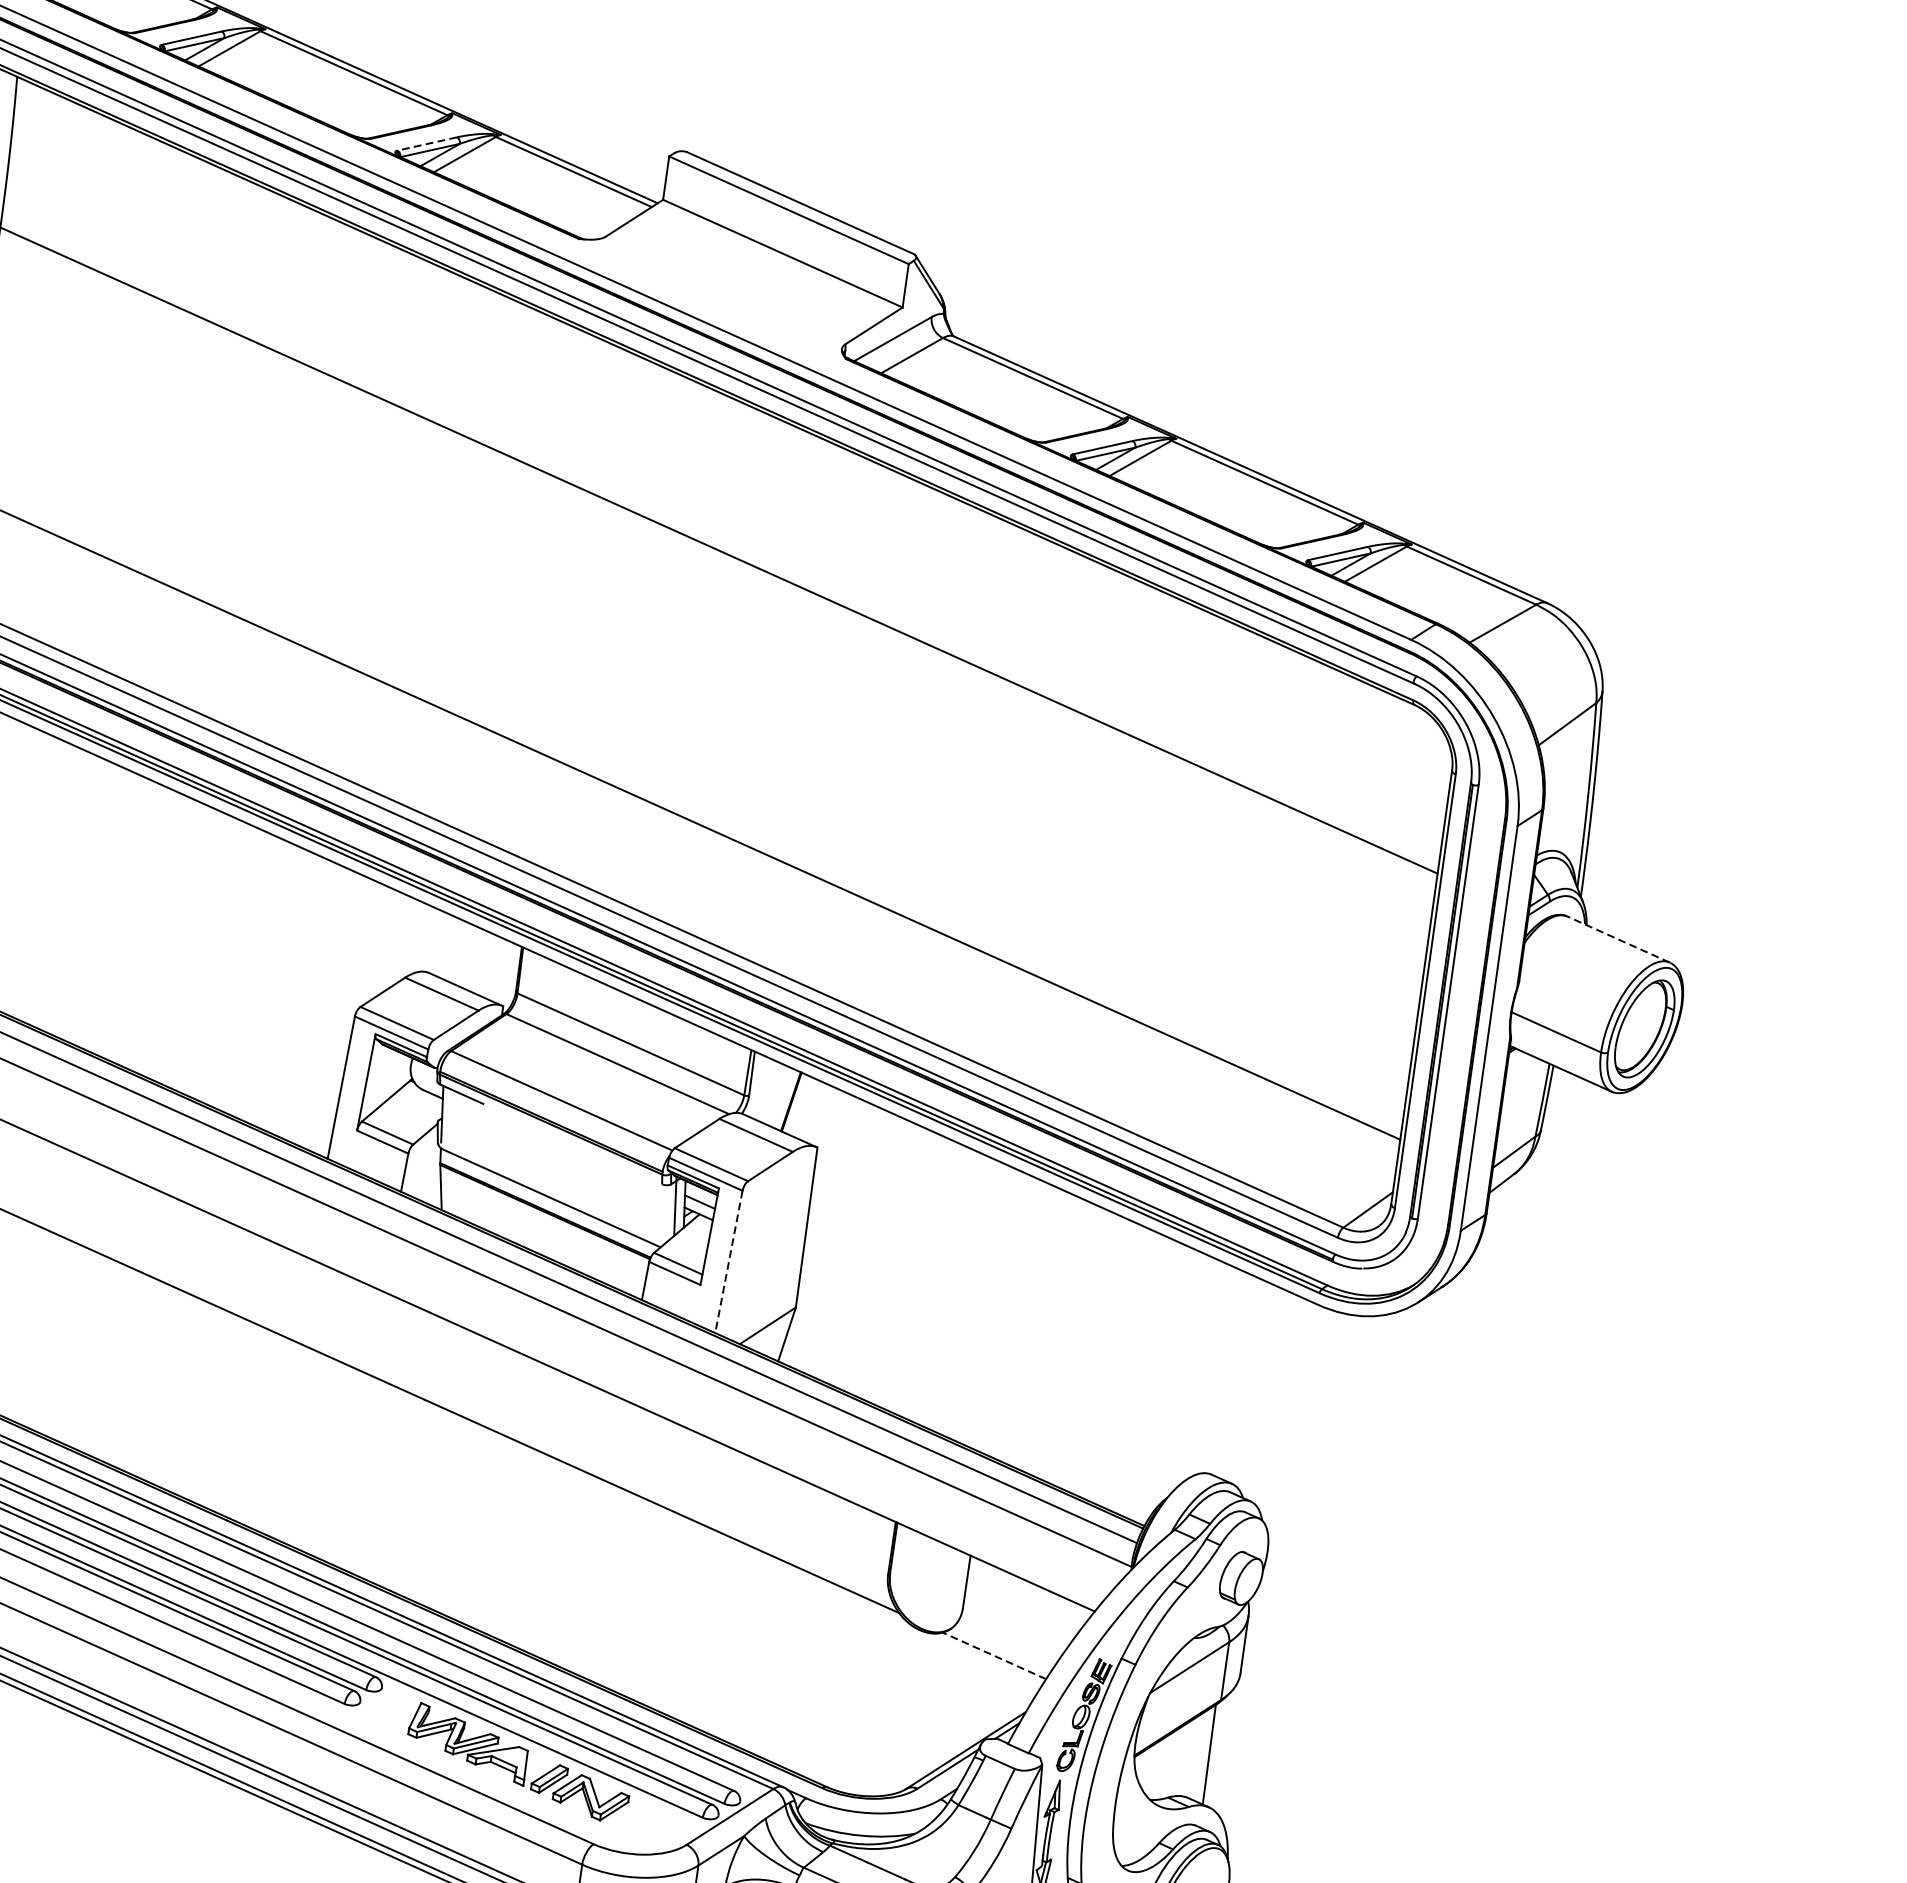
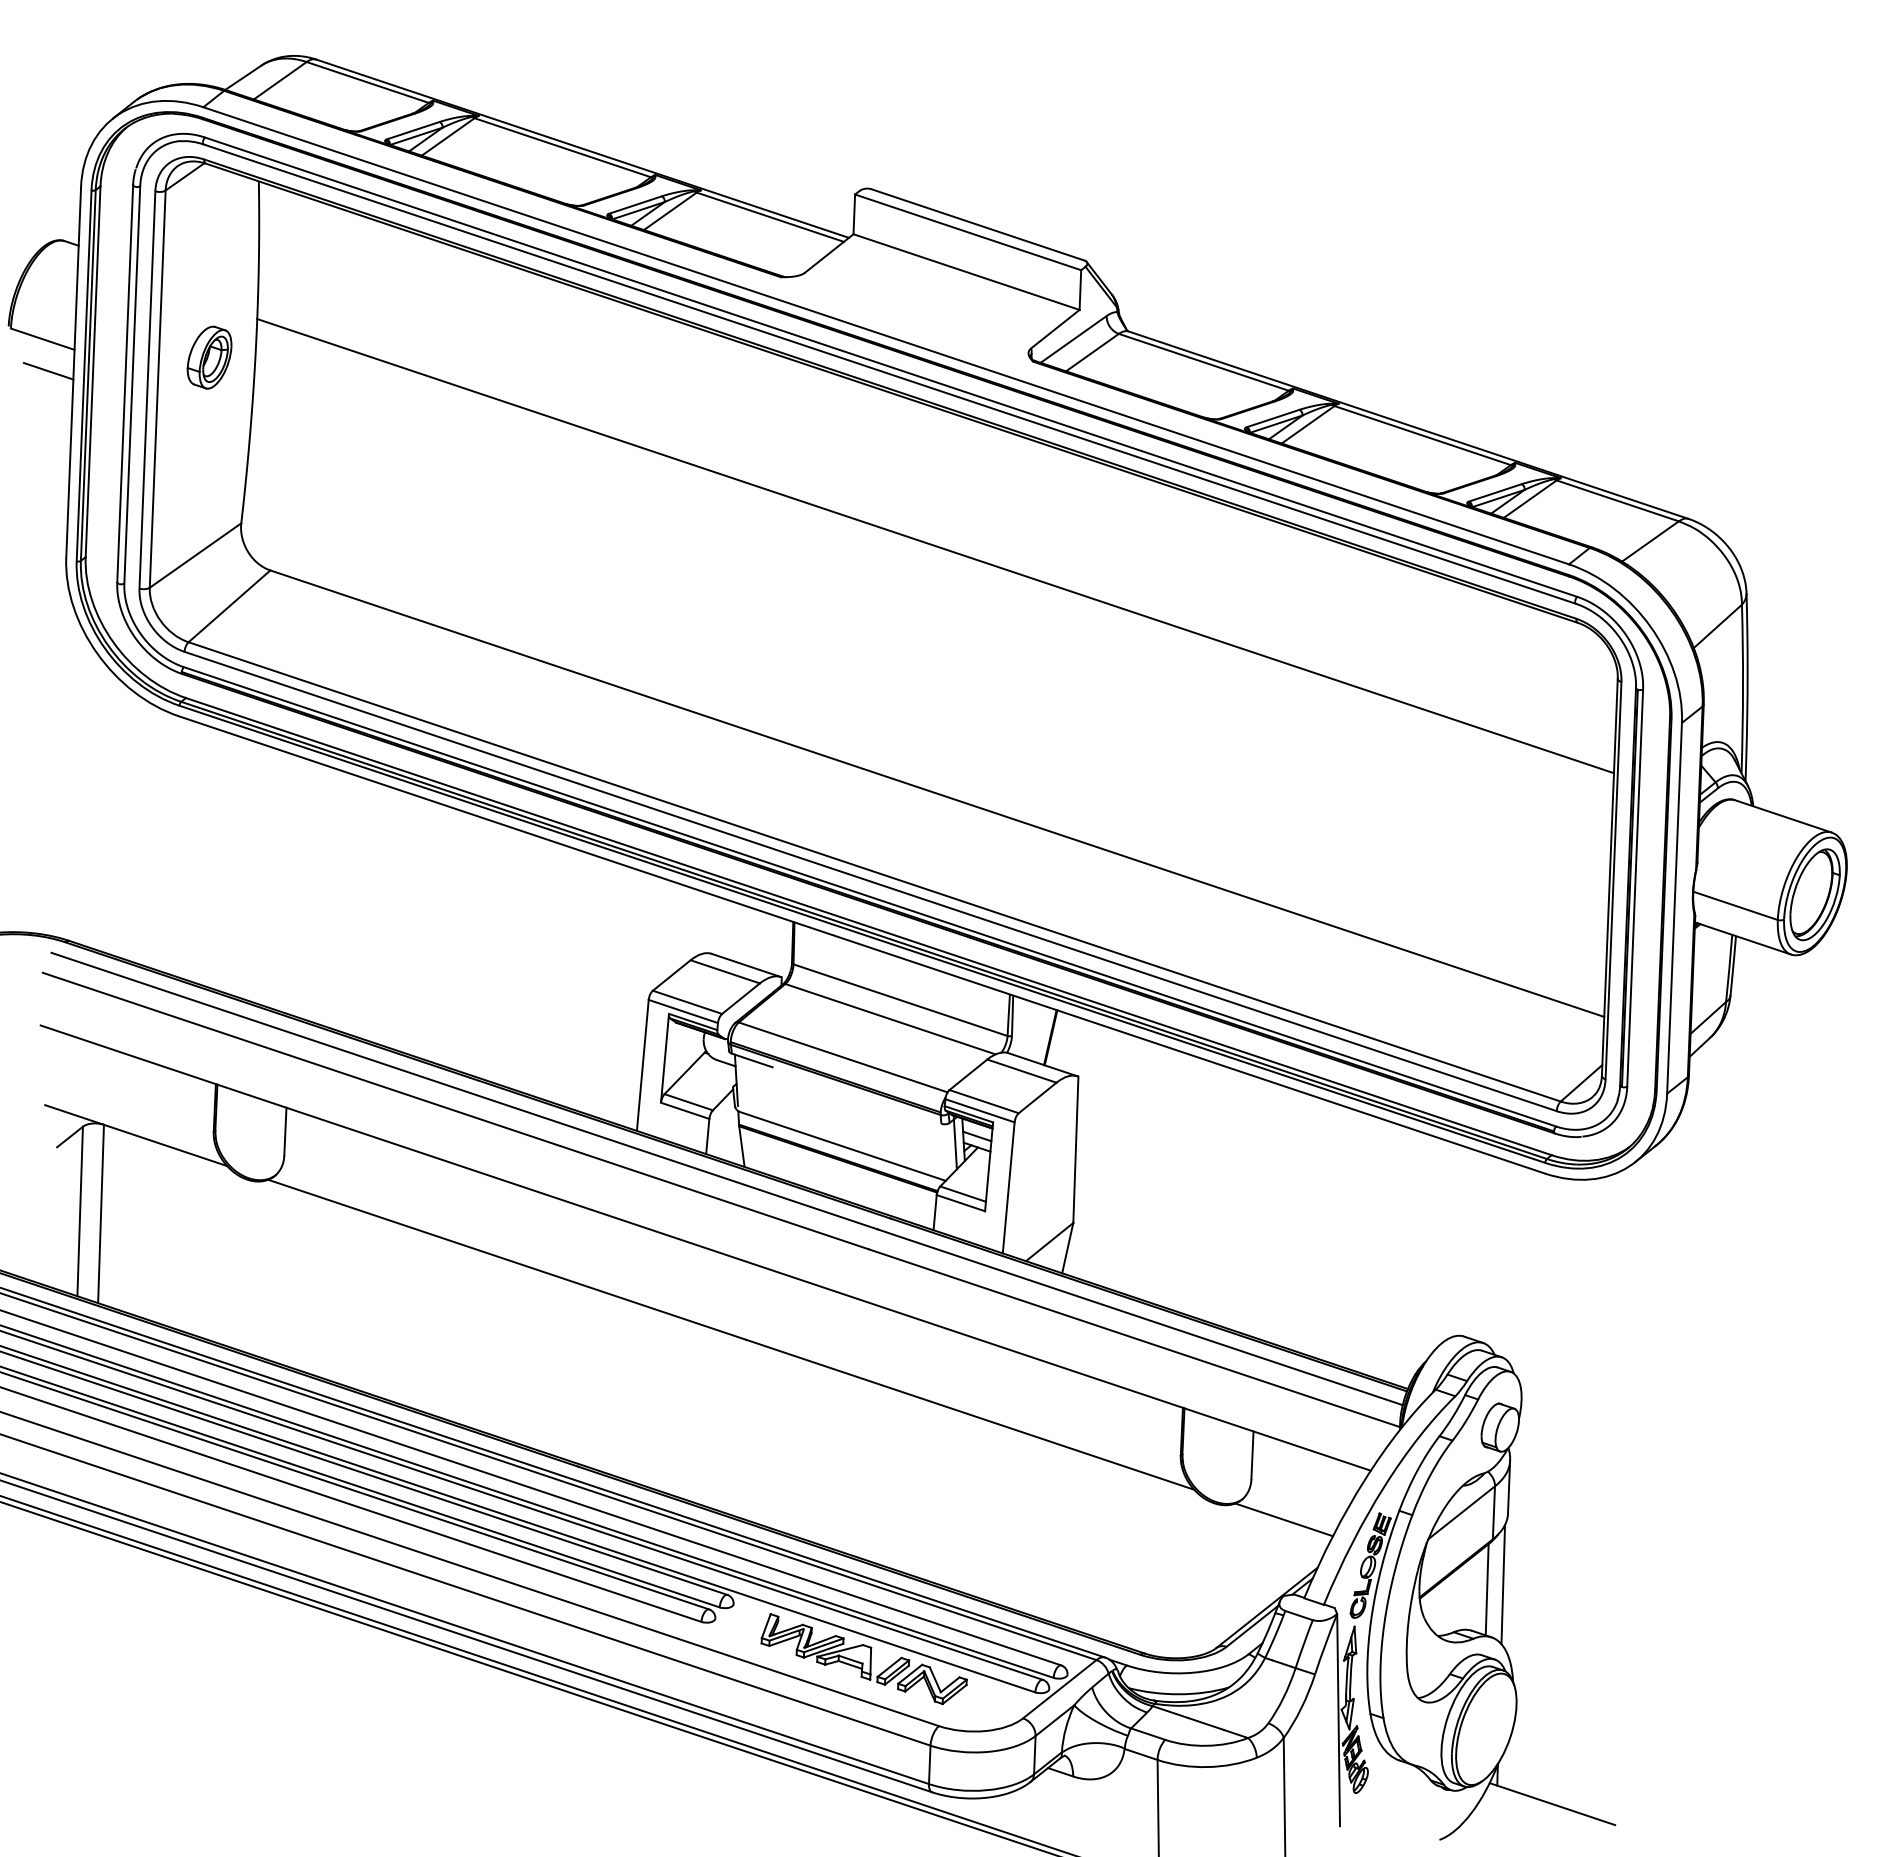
line: (427, 144) -> (635, 205), dashed -> solid
line: (1618, 939) -> (1783, 816), dashed -> solid
line: (728, 1261) -> (1008, 1187), dashed -> solid
line: (994, 1655) -> (1284, 1519), dashed -> solid
line: (1227, 1750) -> (1503, 1584), added

